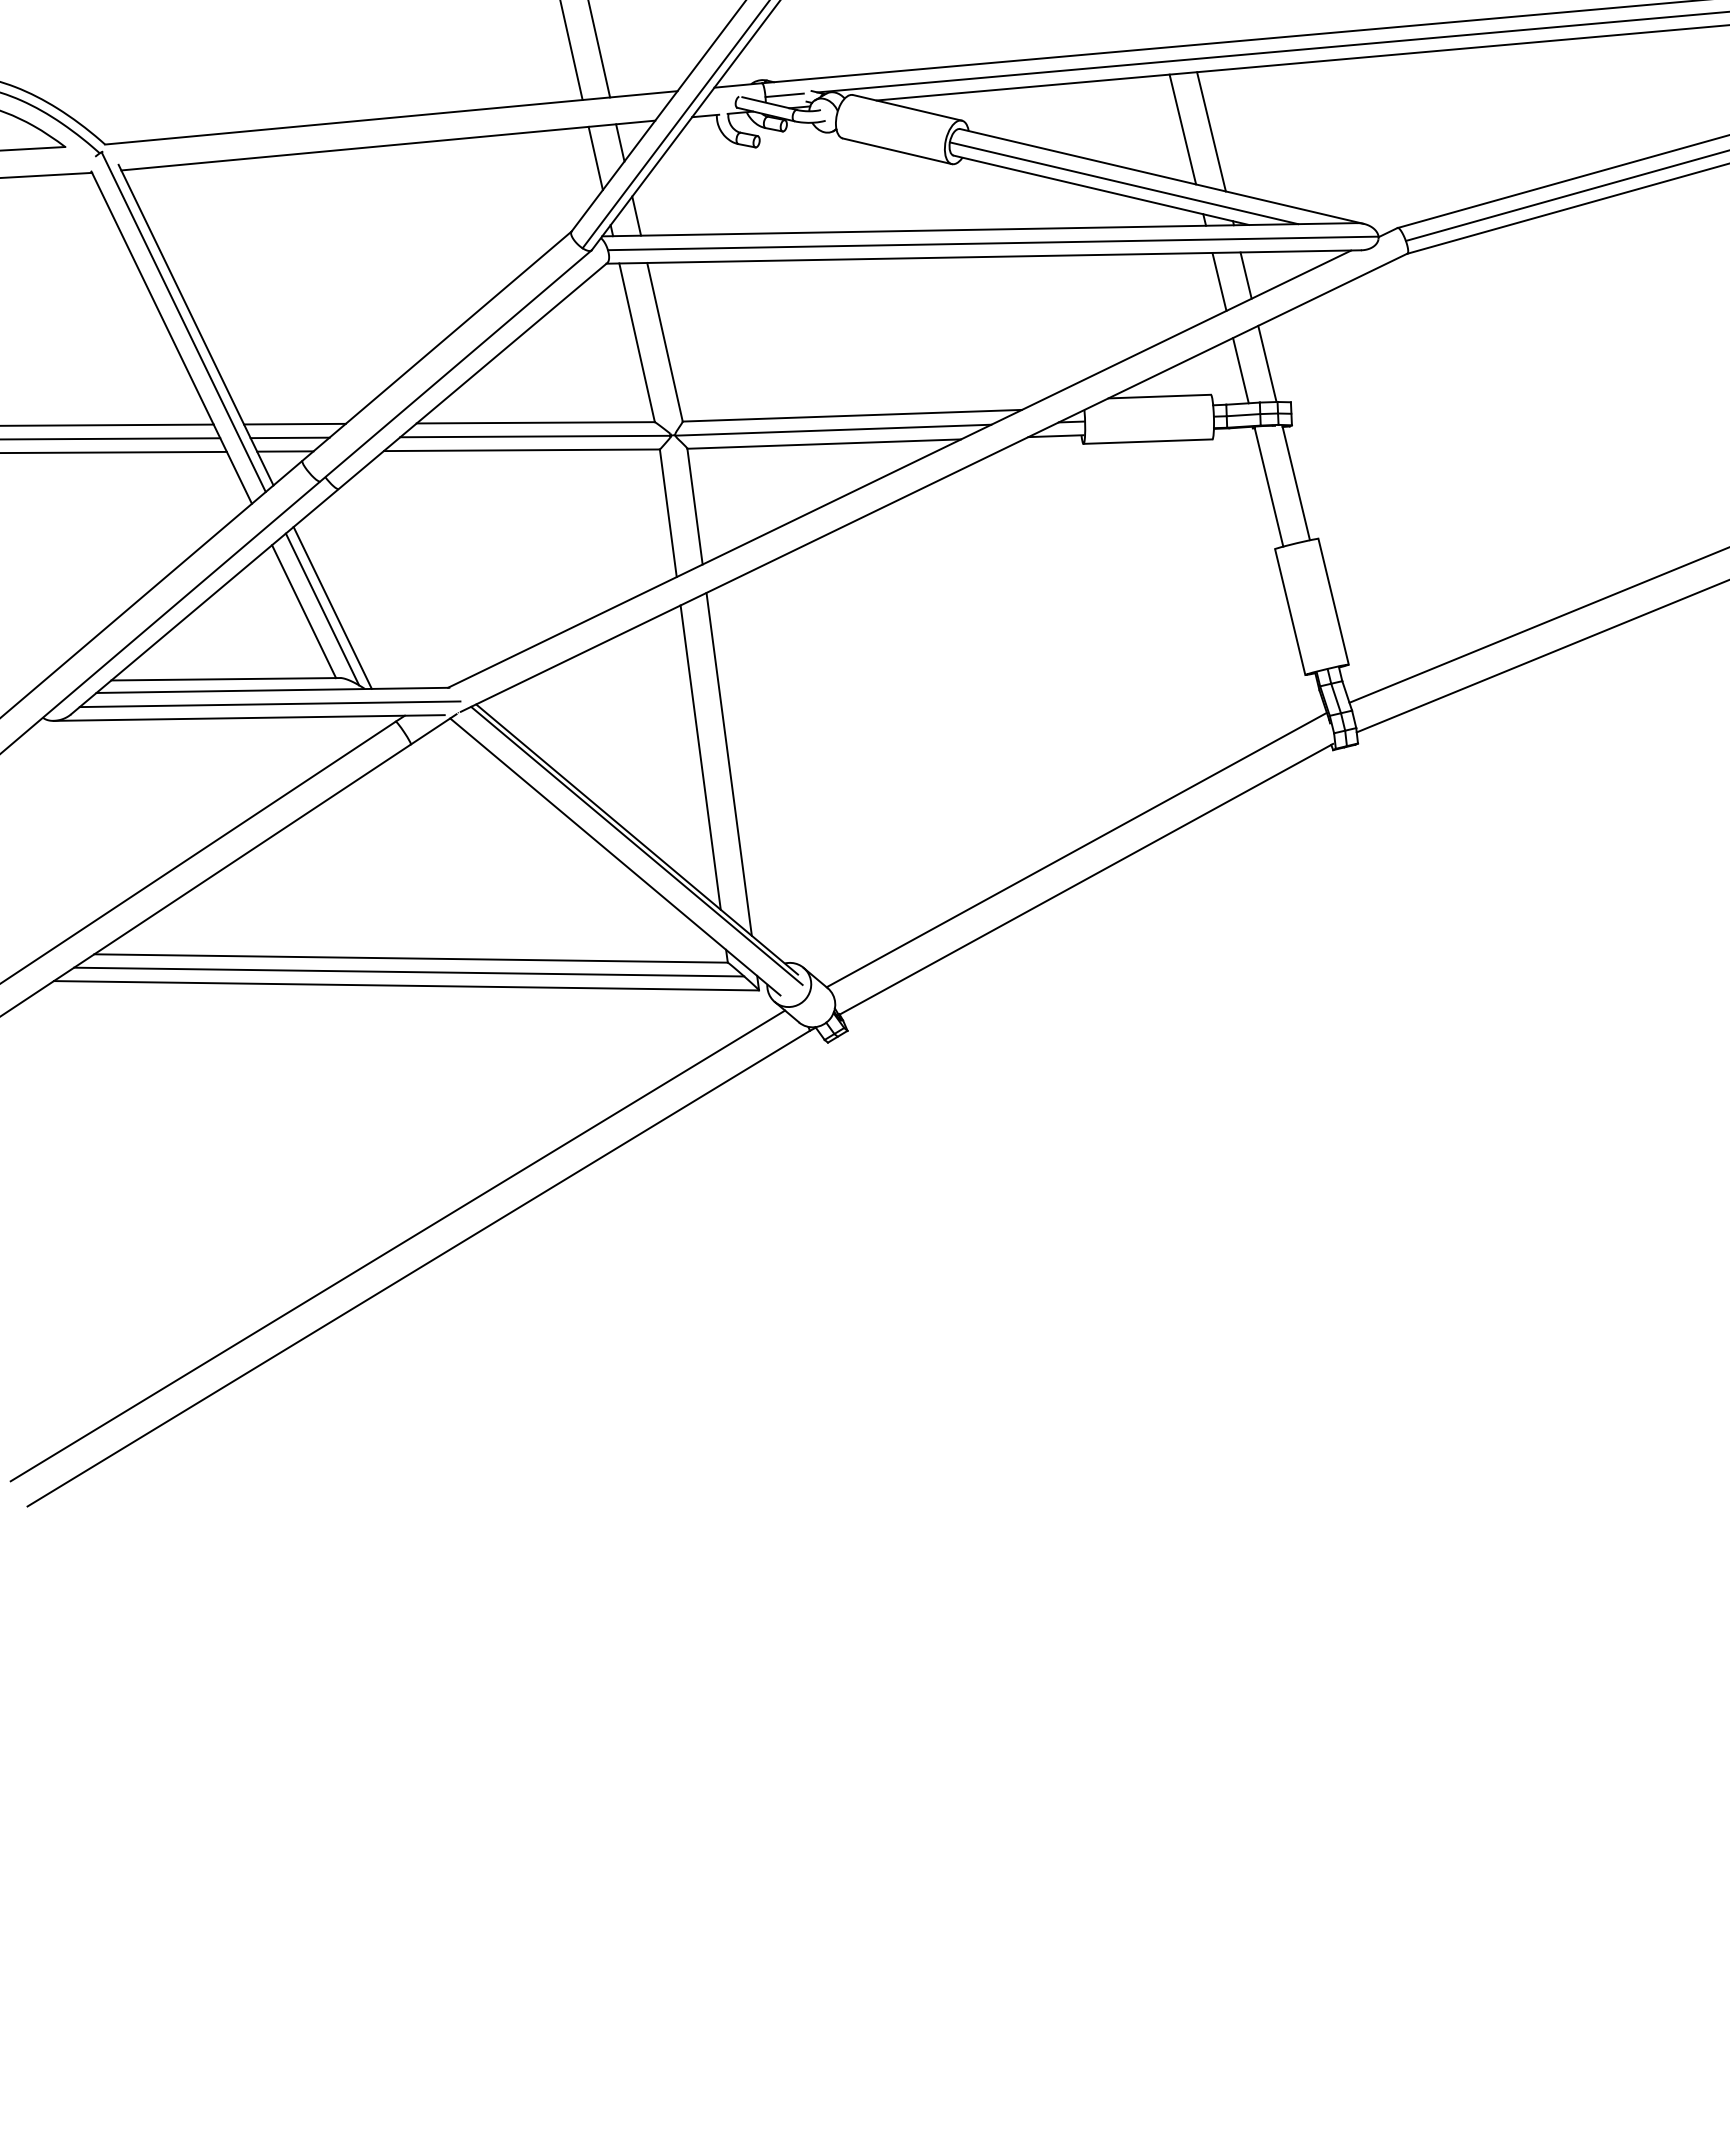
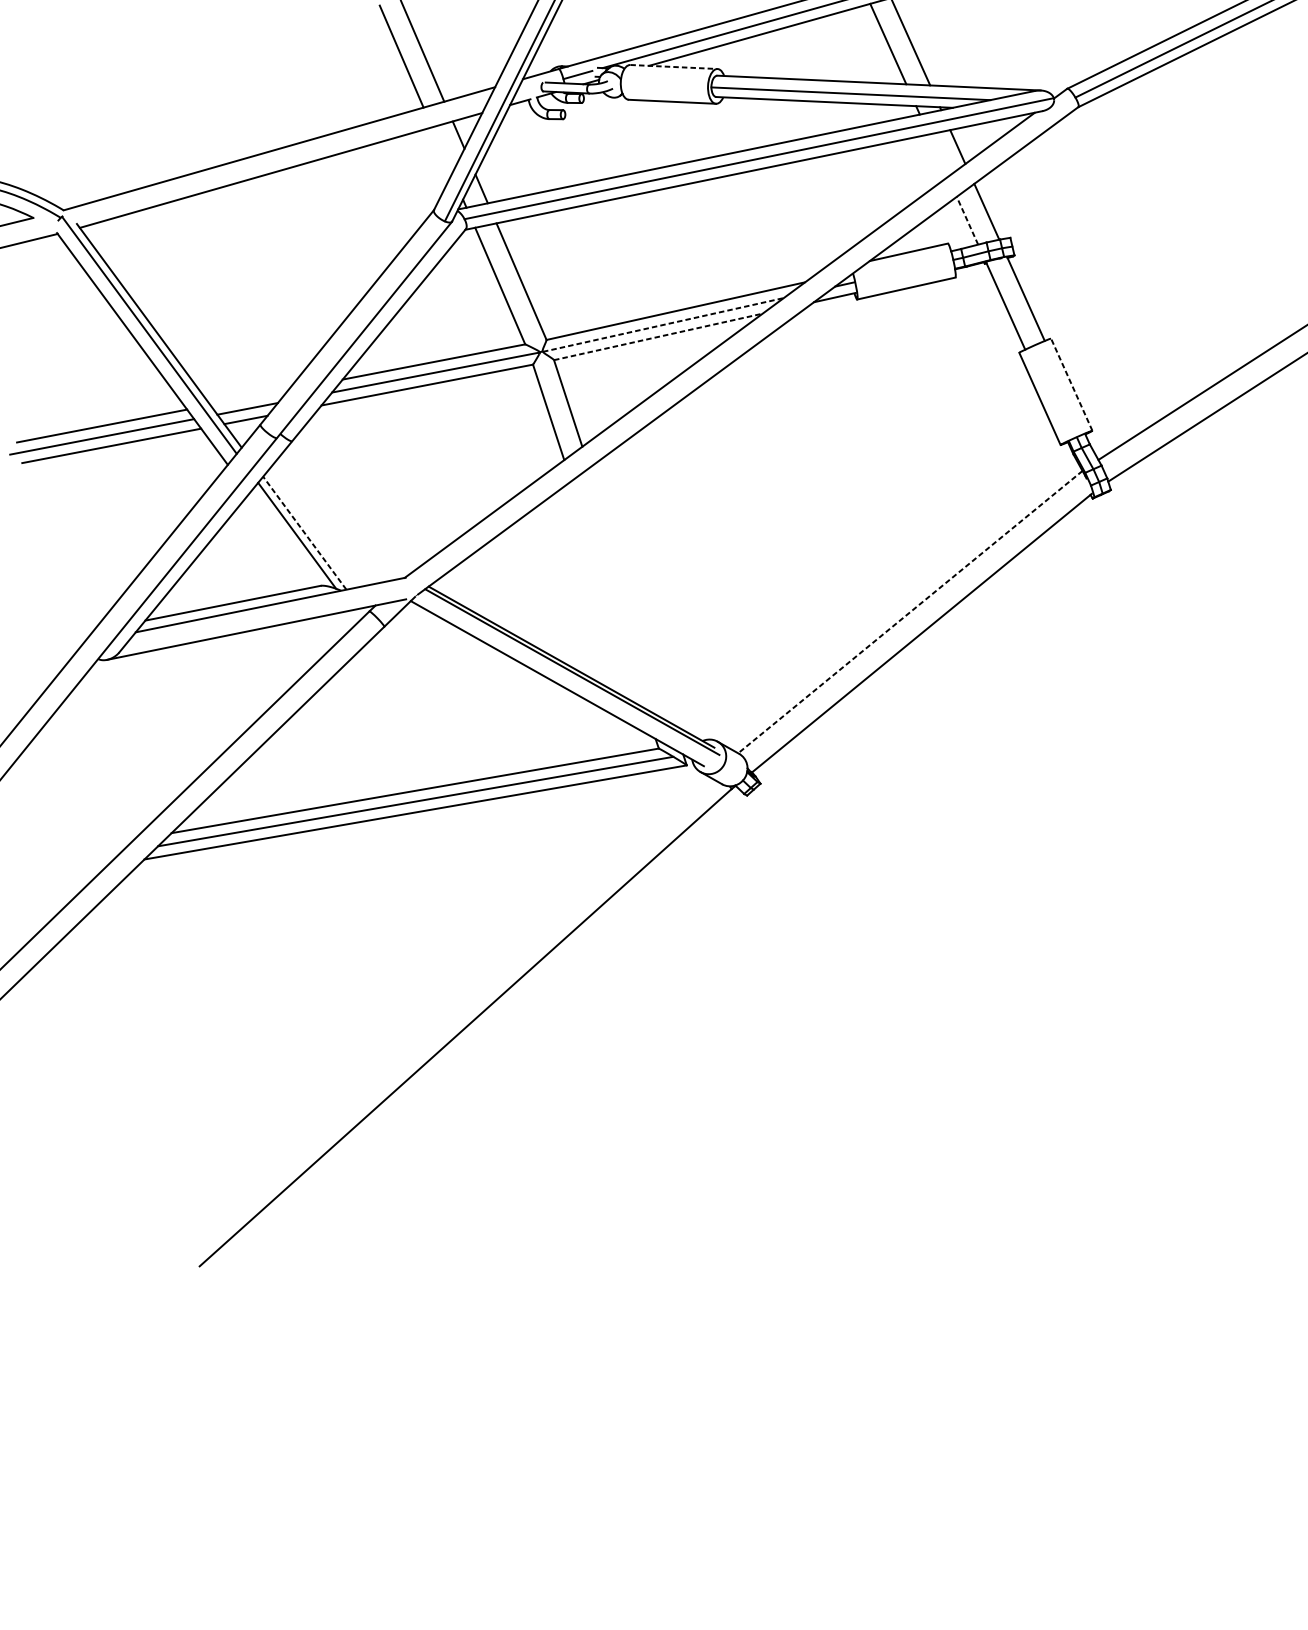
line: (907, 107) -> (673, 66), solid -> dashed
line: (595, 158) -> (441, 150), removed
line: (1219, 281) -> (938, 155), removed
line: (1240, 370) -> (967, 220), solid -> dashed
line: (294, 423) -> (248, 397), removed
line: (833, 430) -> (663, 325), solid -> dashed
line: (824, 444) -> (658, 337), solid -> dashed
line: (1333, 601) -> (1071, 384), solid -> dashed
line: (332, 607) -> (304, 532), solid -> dashed
line: (304, 611) -> (283, 539), removed
line: (269, 704) -> (270, 616), removed
line: (700, 757) -> (608, 595), removed
line: (728, 763) -> (630, 595), removed
line: (1076, 850) -> (910, 612), solid -> dashed
line: (397, 1245) -> (446, 1013), removed

